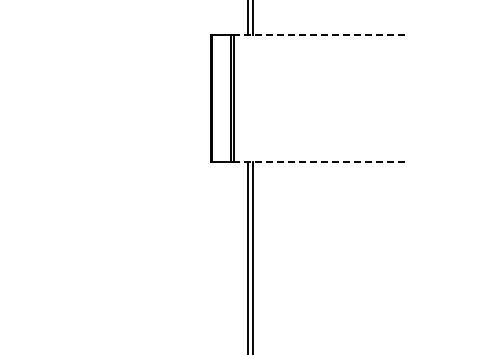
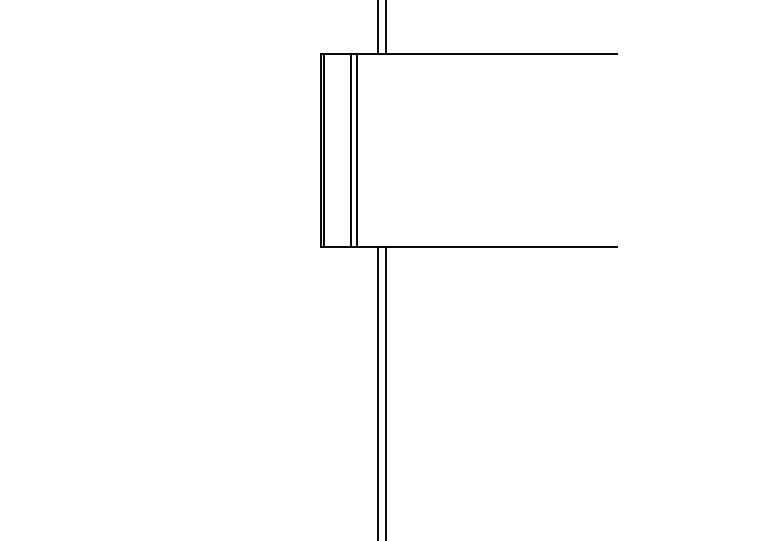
line: (319, 35) -> (486, 54), dashed -> solid
line: (319, 162) -> (486, 247), dashed -> solid

